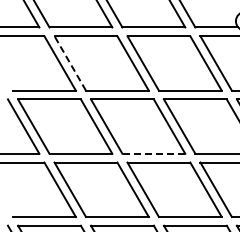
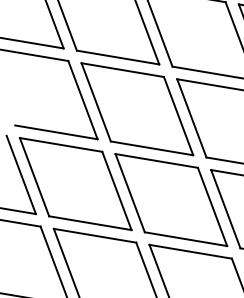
line: (70, 63) -> (96, 102), dashed -> solid
line: (153, 153) -> (185, 238), dashed -> solid

